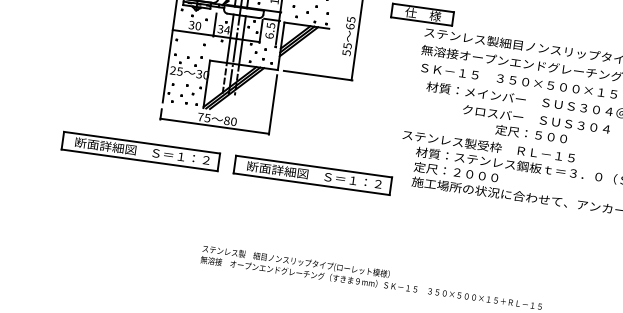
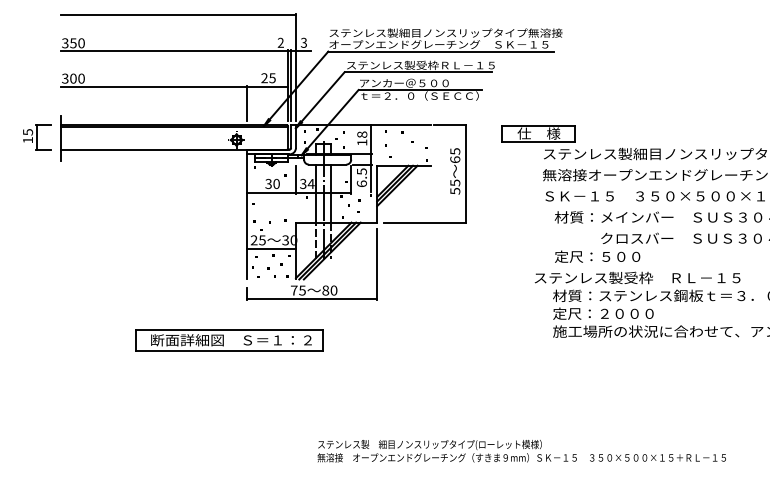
line: (186, 79) -> (271, 248), added
text: (531, 134) -> (597, 256), moved
part: (312, 175) -> (435, 340), removed

